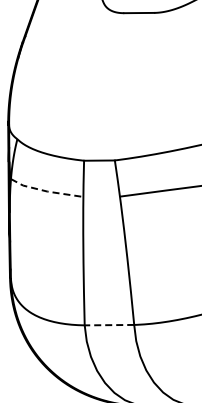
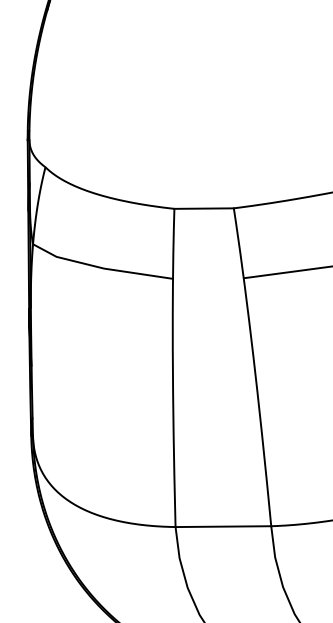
line: (46, 191) -> (101, 268), dashed -> solid
line: (109, 325) -> (223, 527), dashed -> solid

